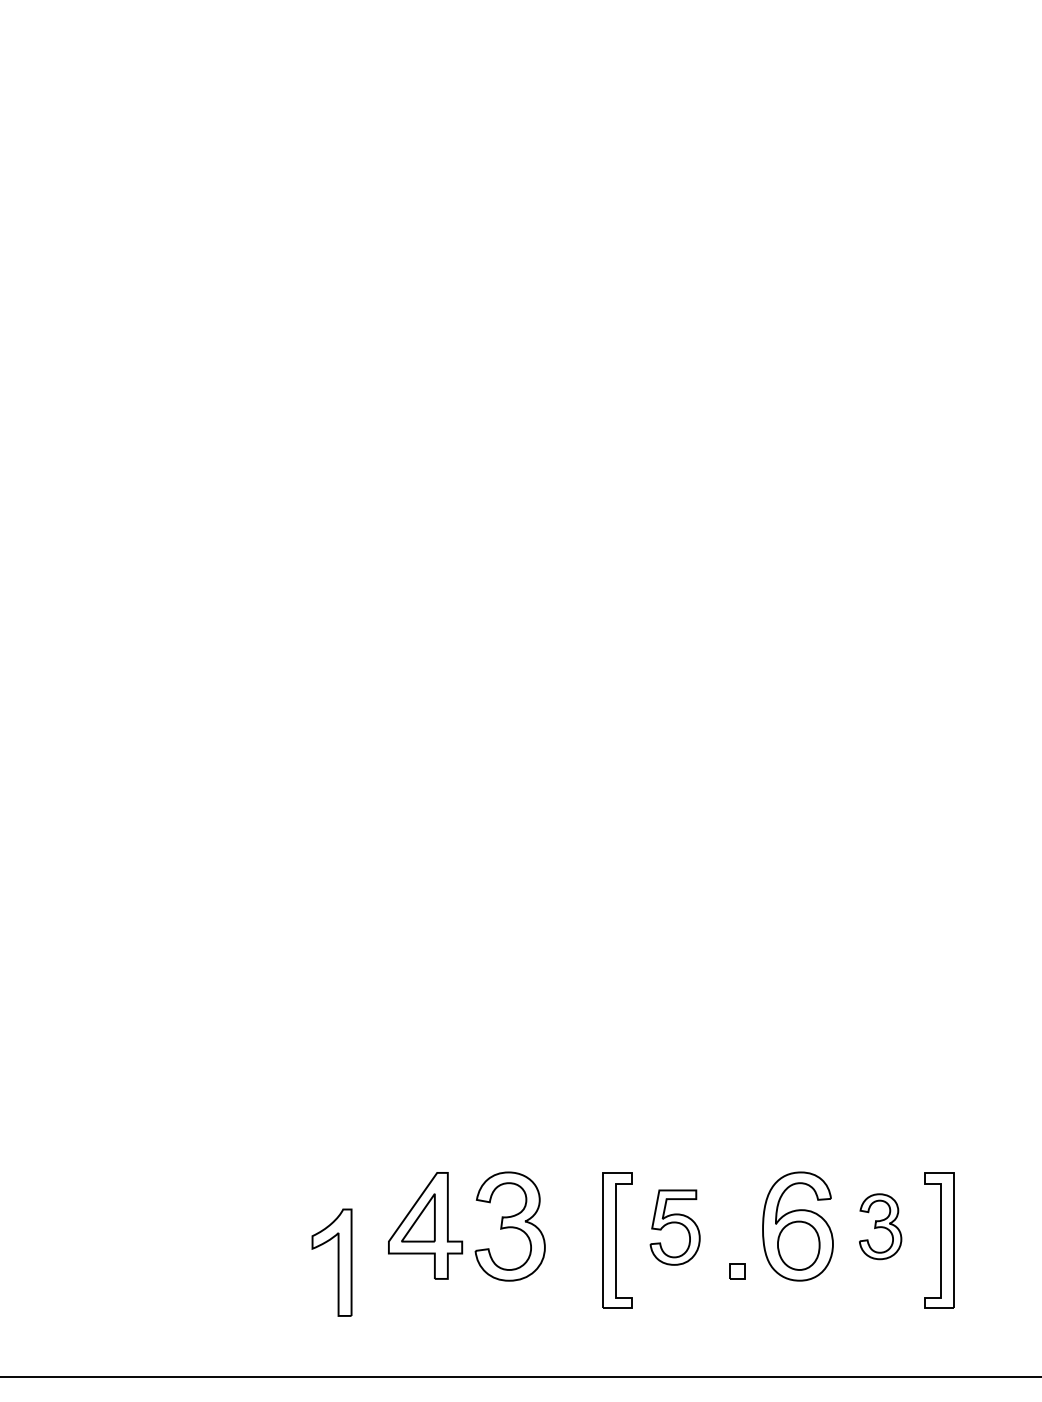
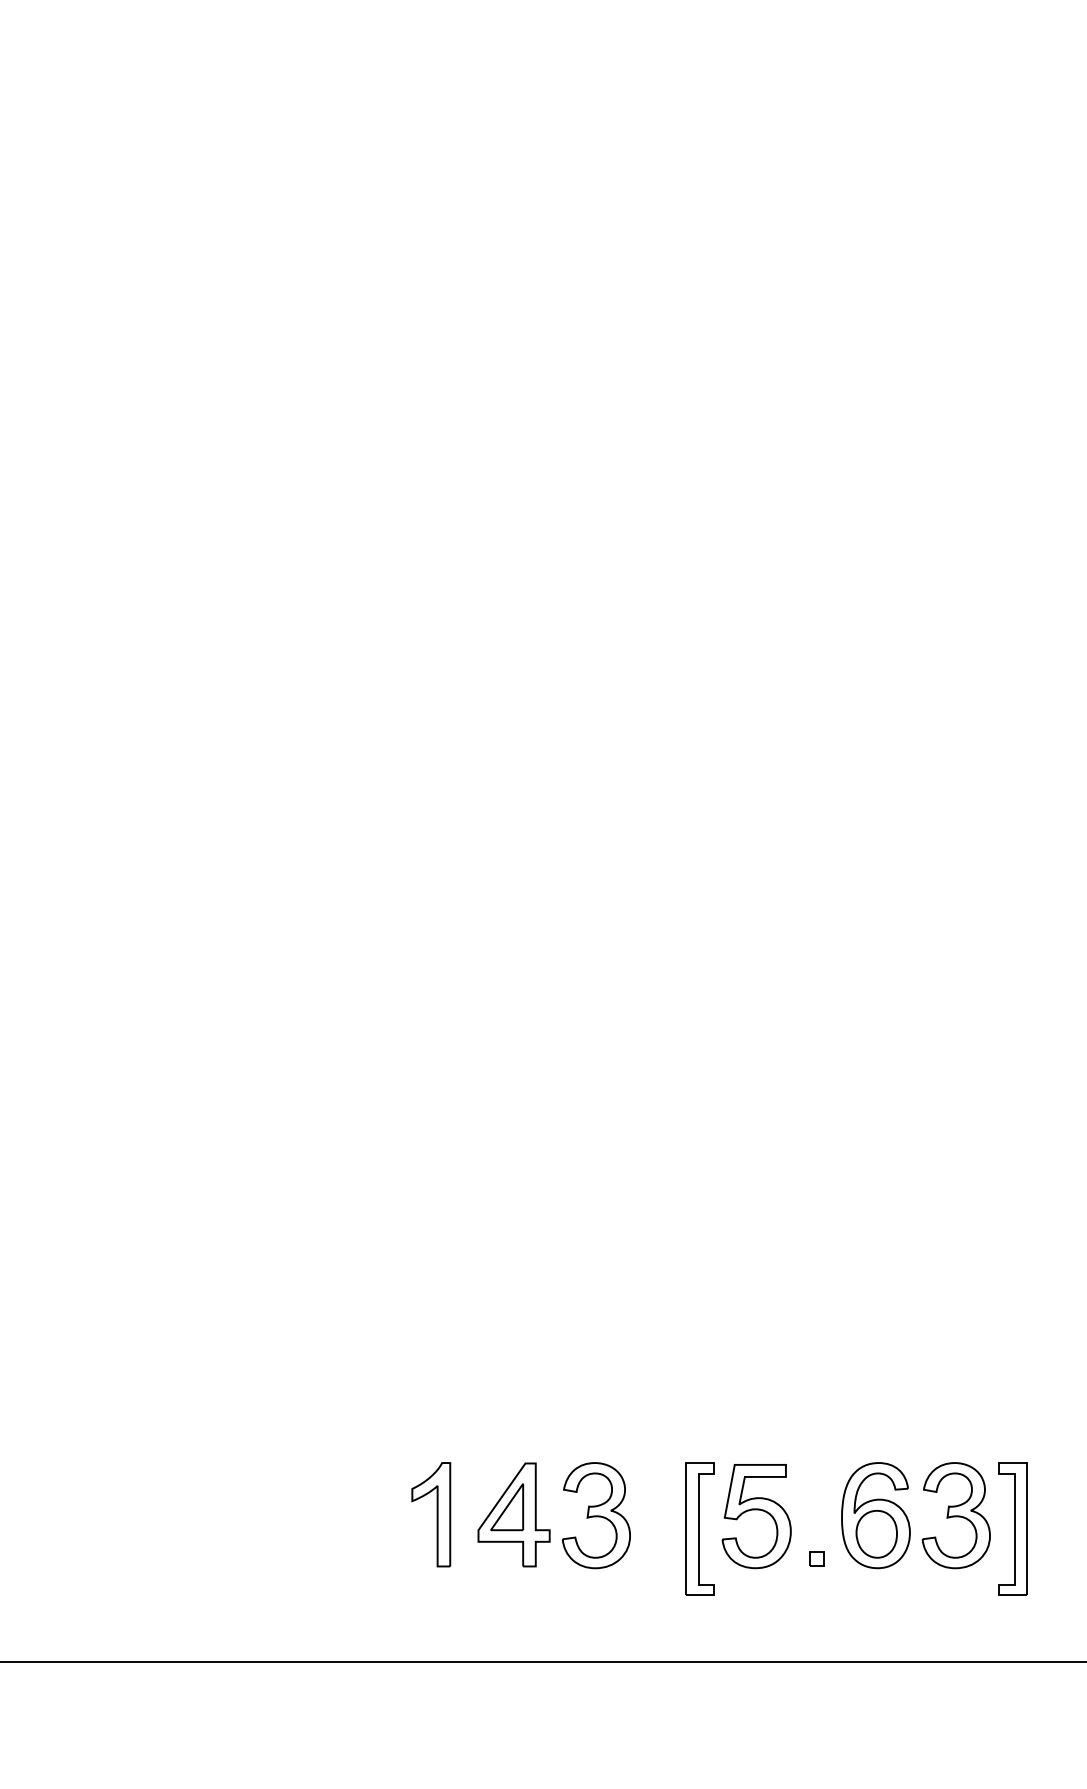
part: (879, 1226) -> (955, 1515), size x1.67
part: (675, 1227) -> (756, 1516), size x1.43
part: (332, 1262) -> (431, 1514), moved

